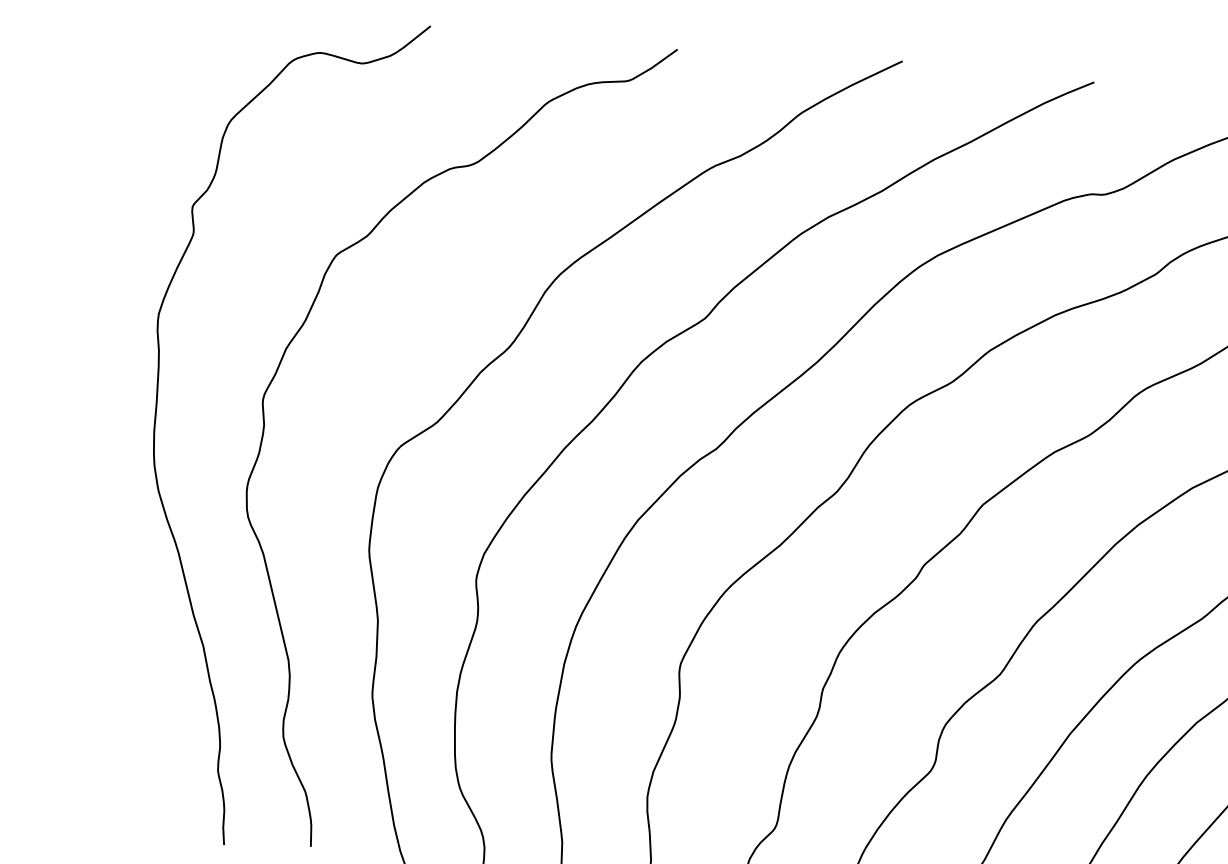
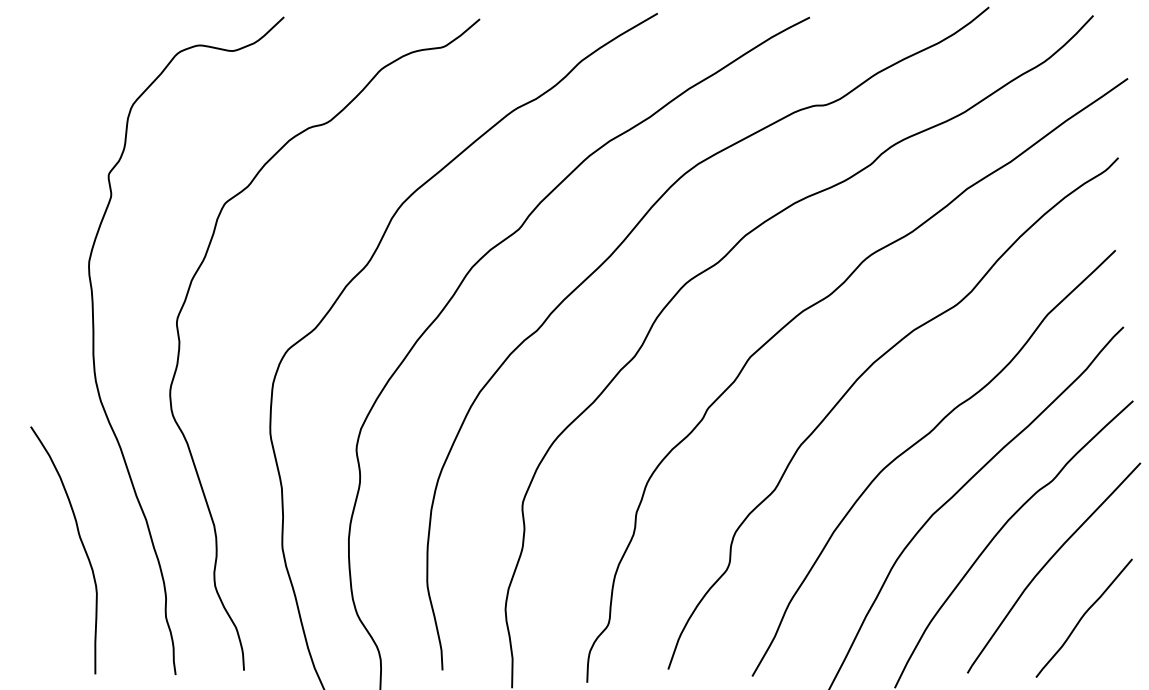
curve: (118, 666) -> (80, 541), added

